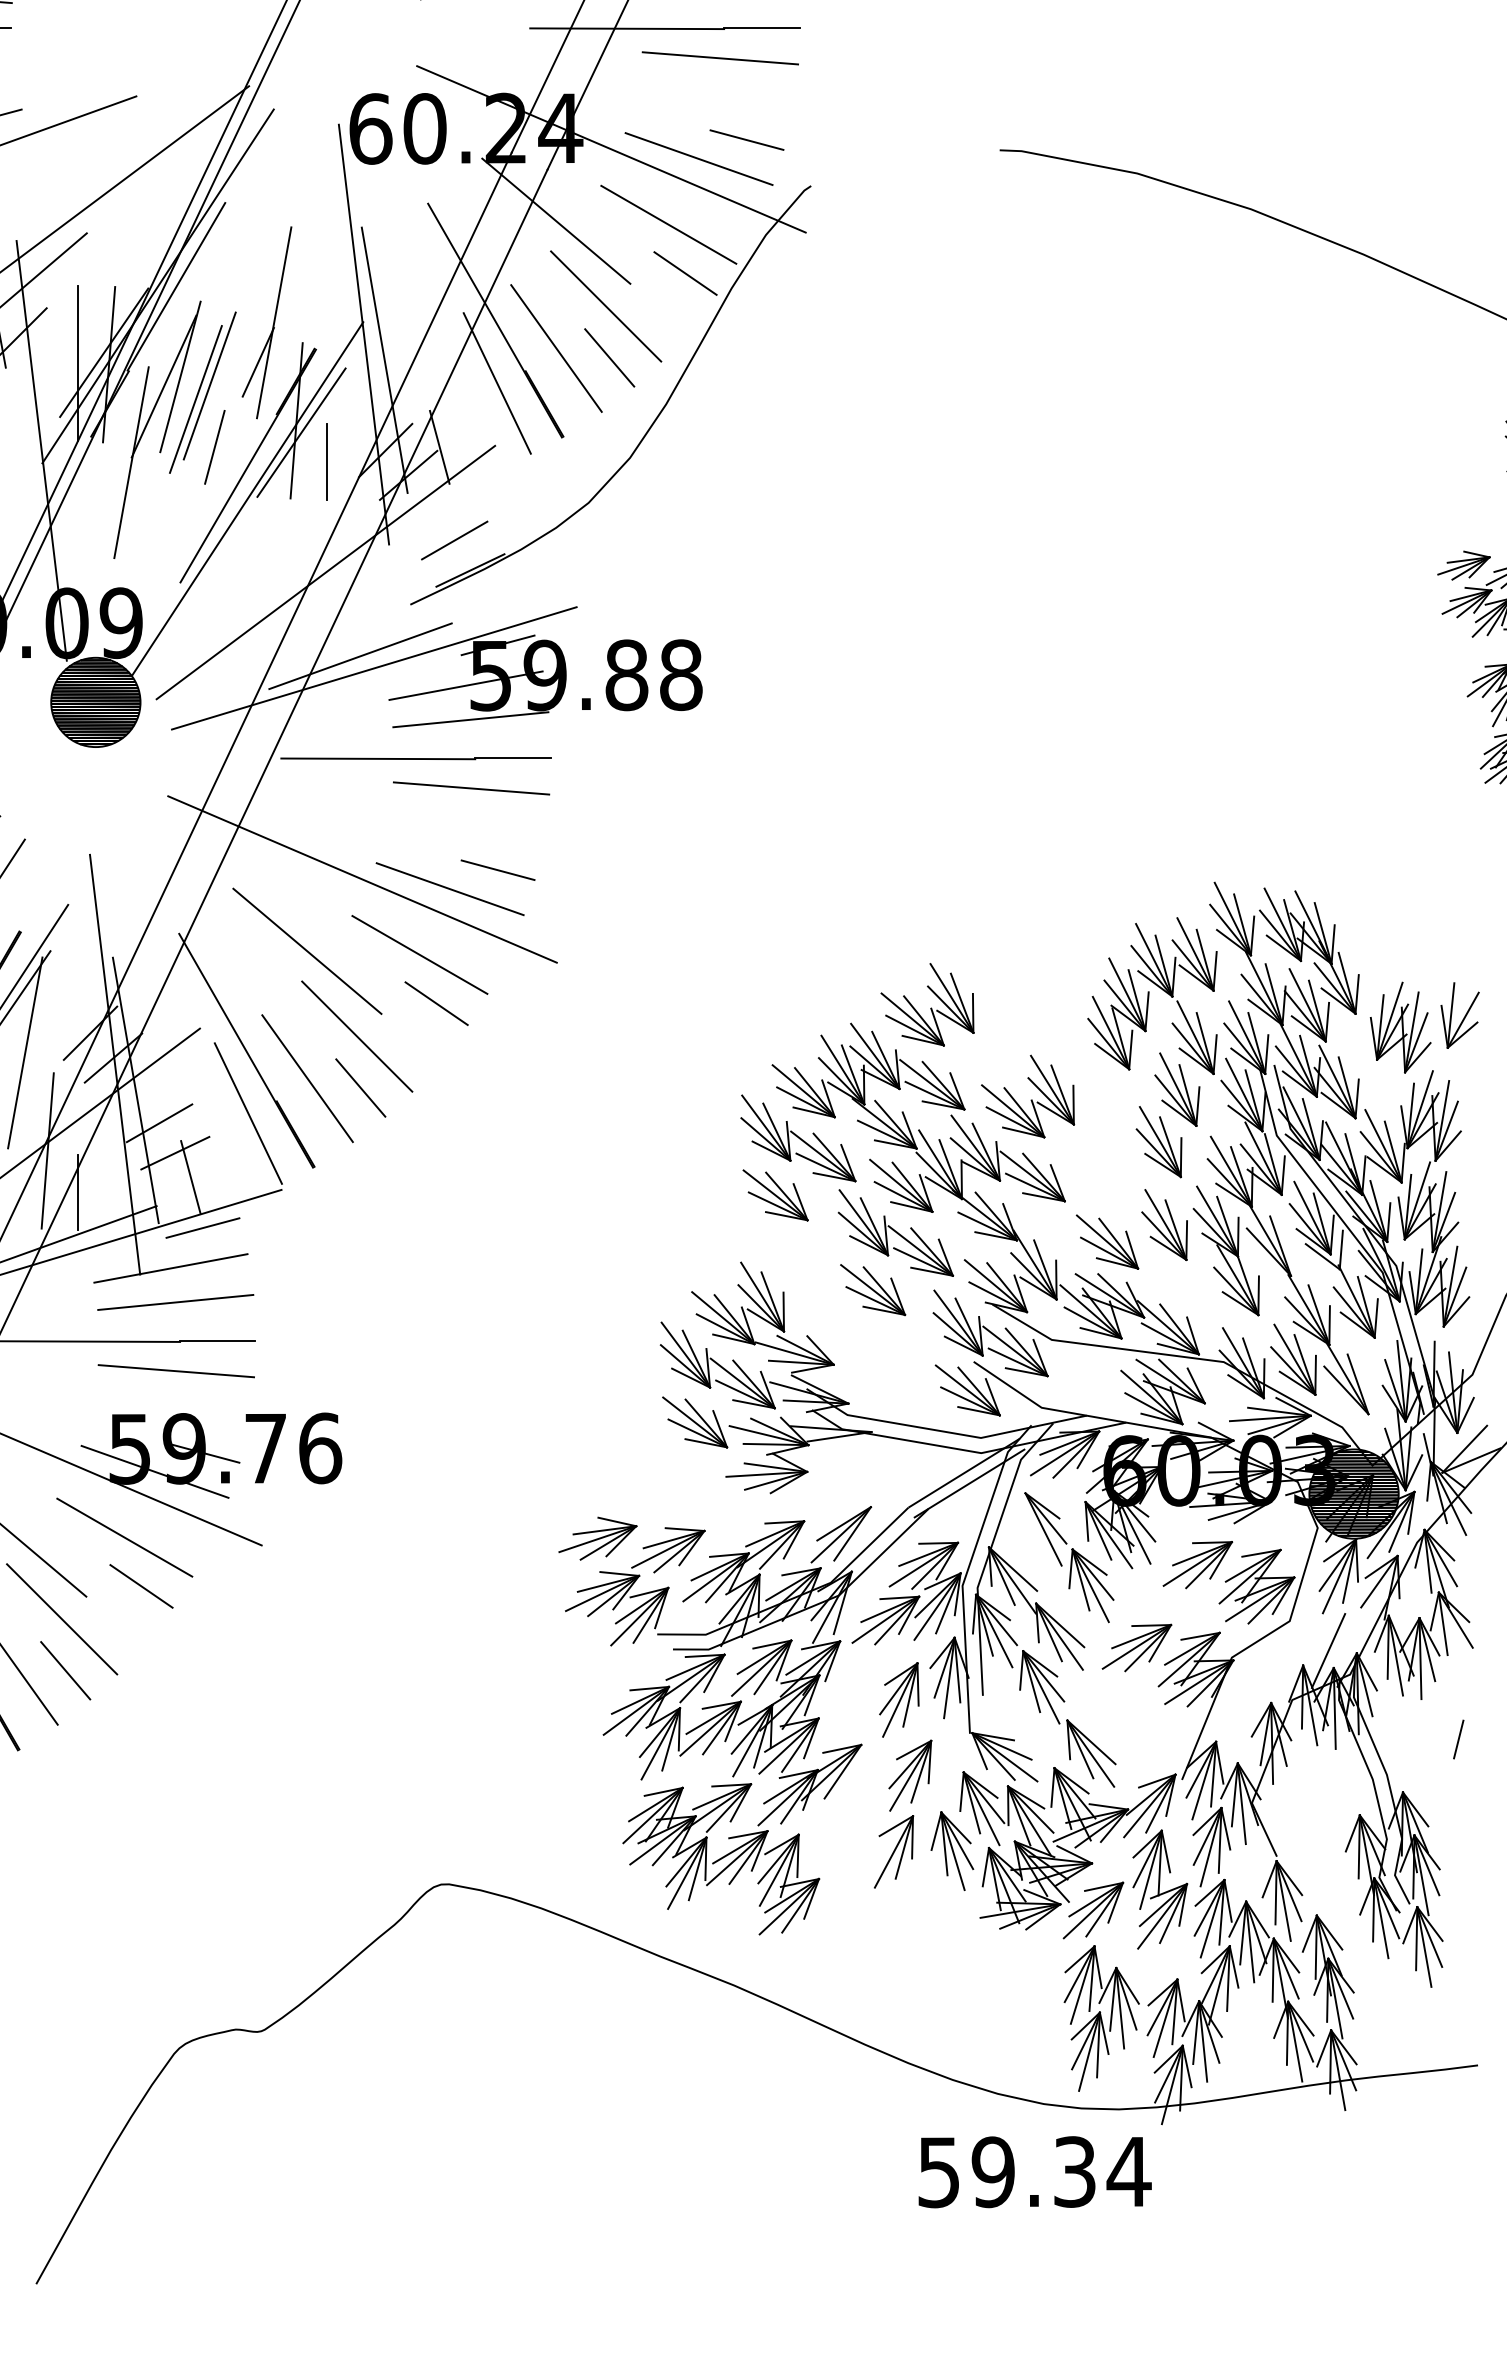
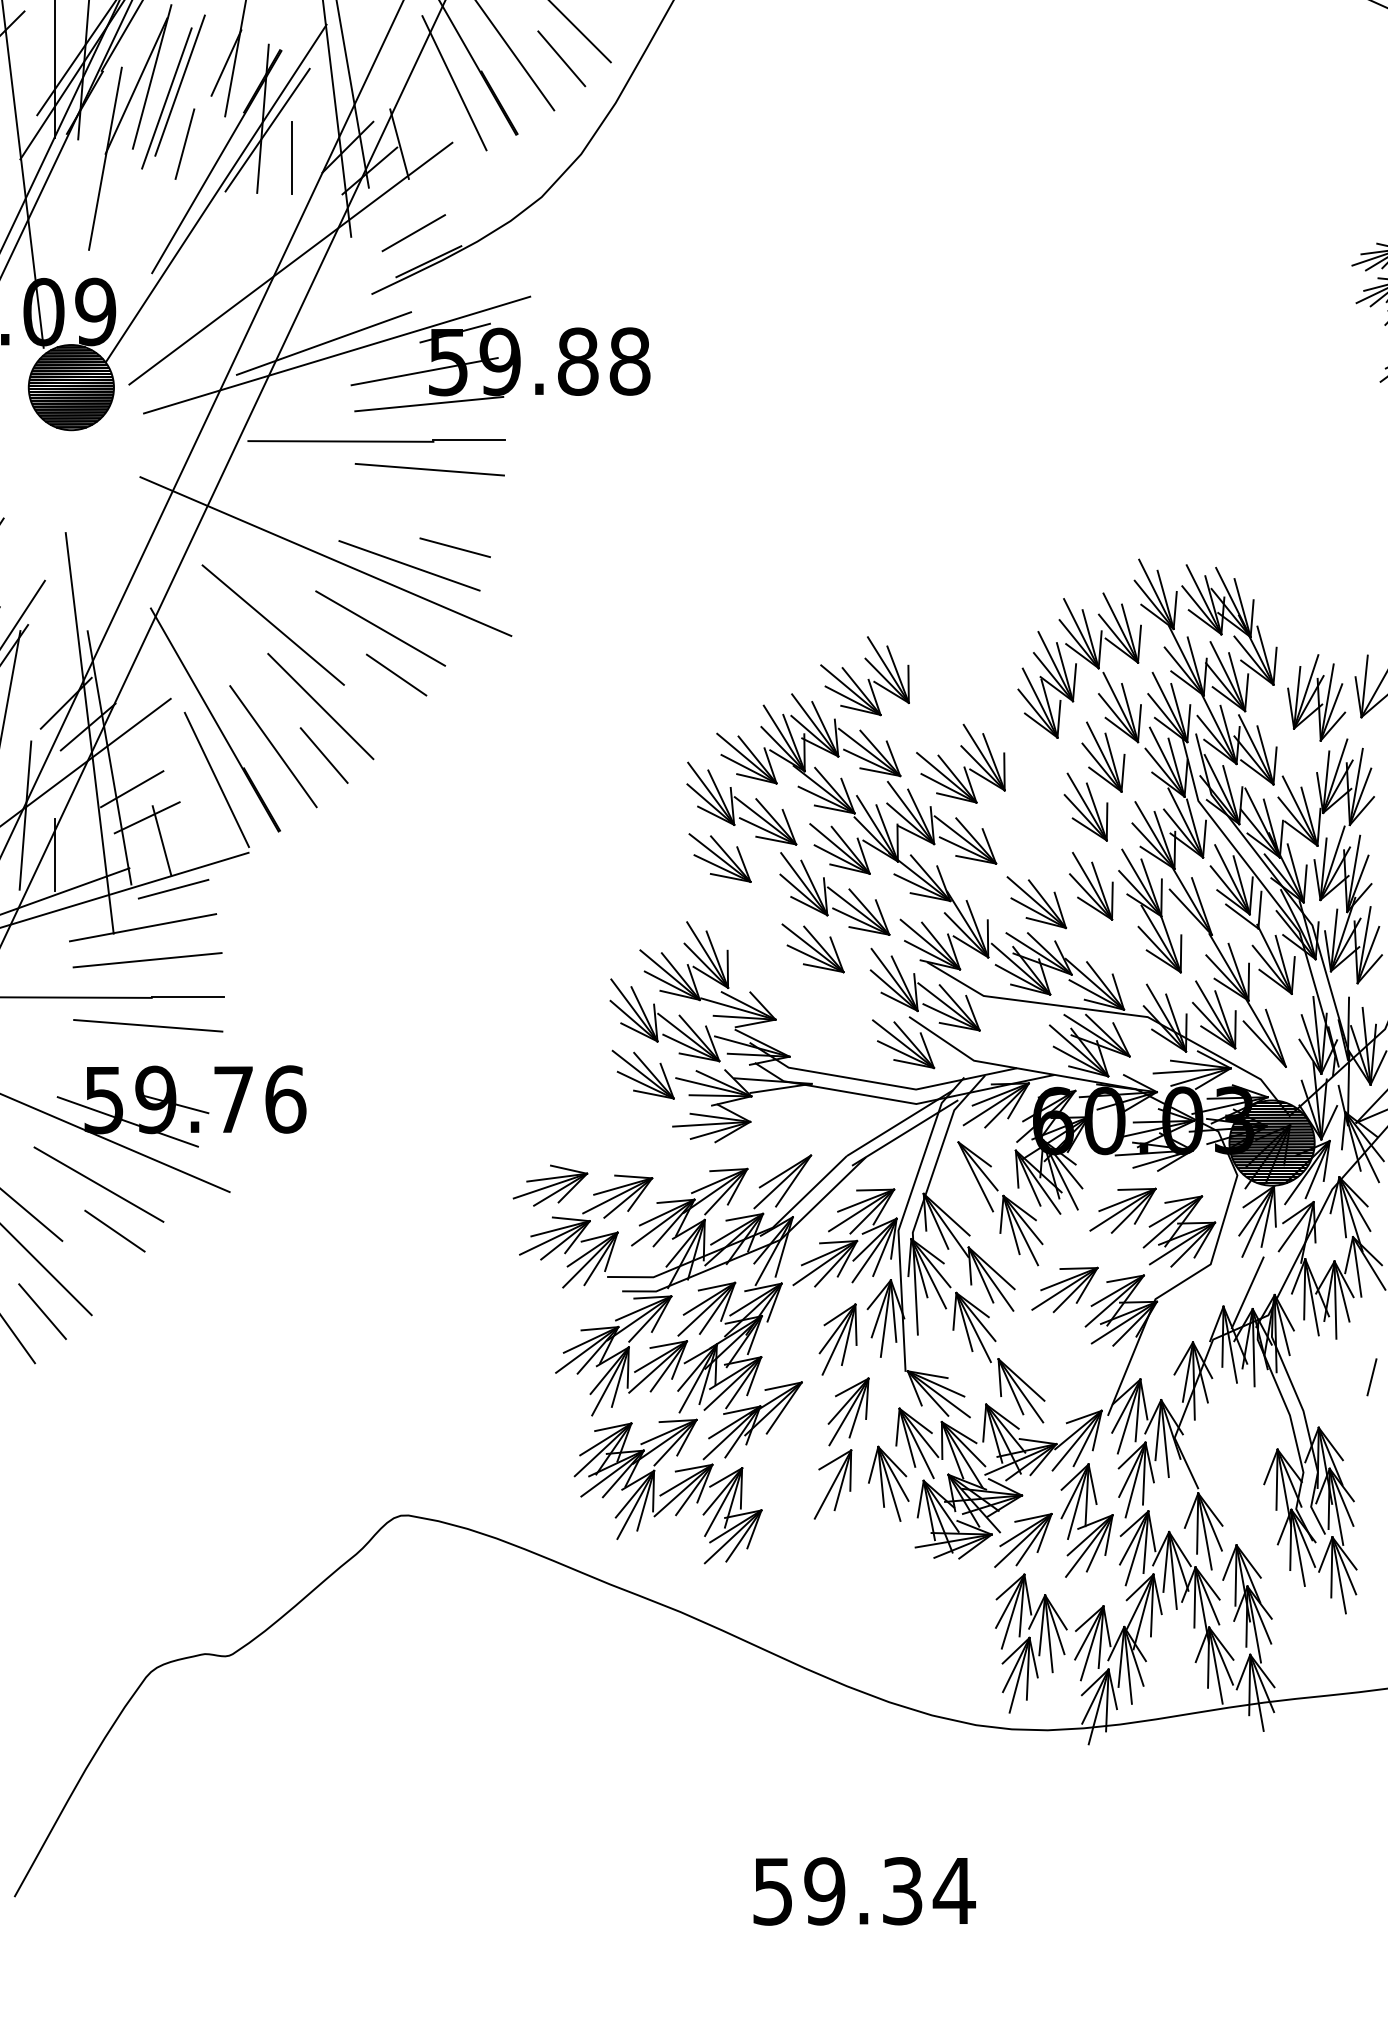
text: (1034, 2172) -> (864, 1891), moved

